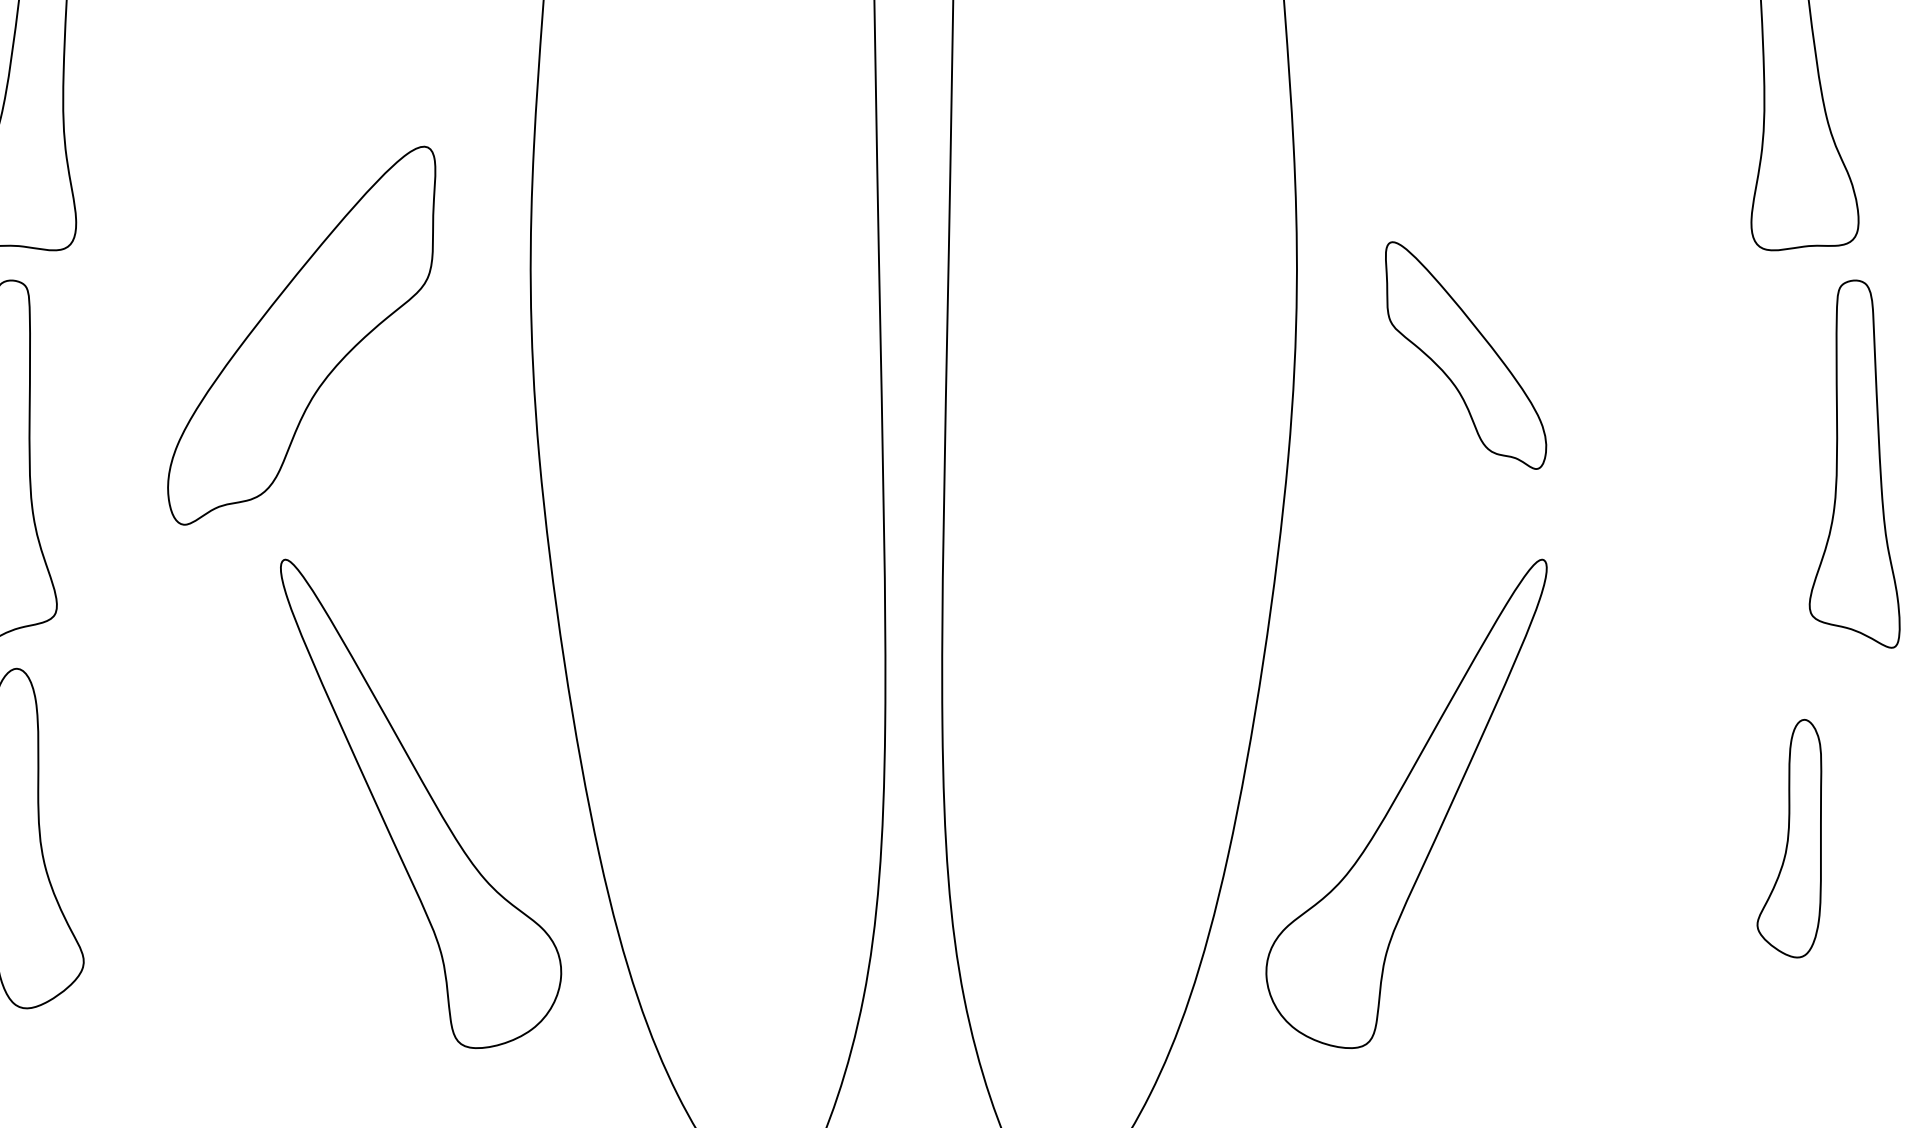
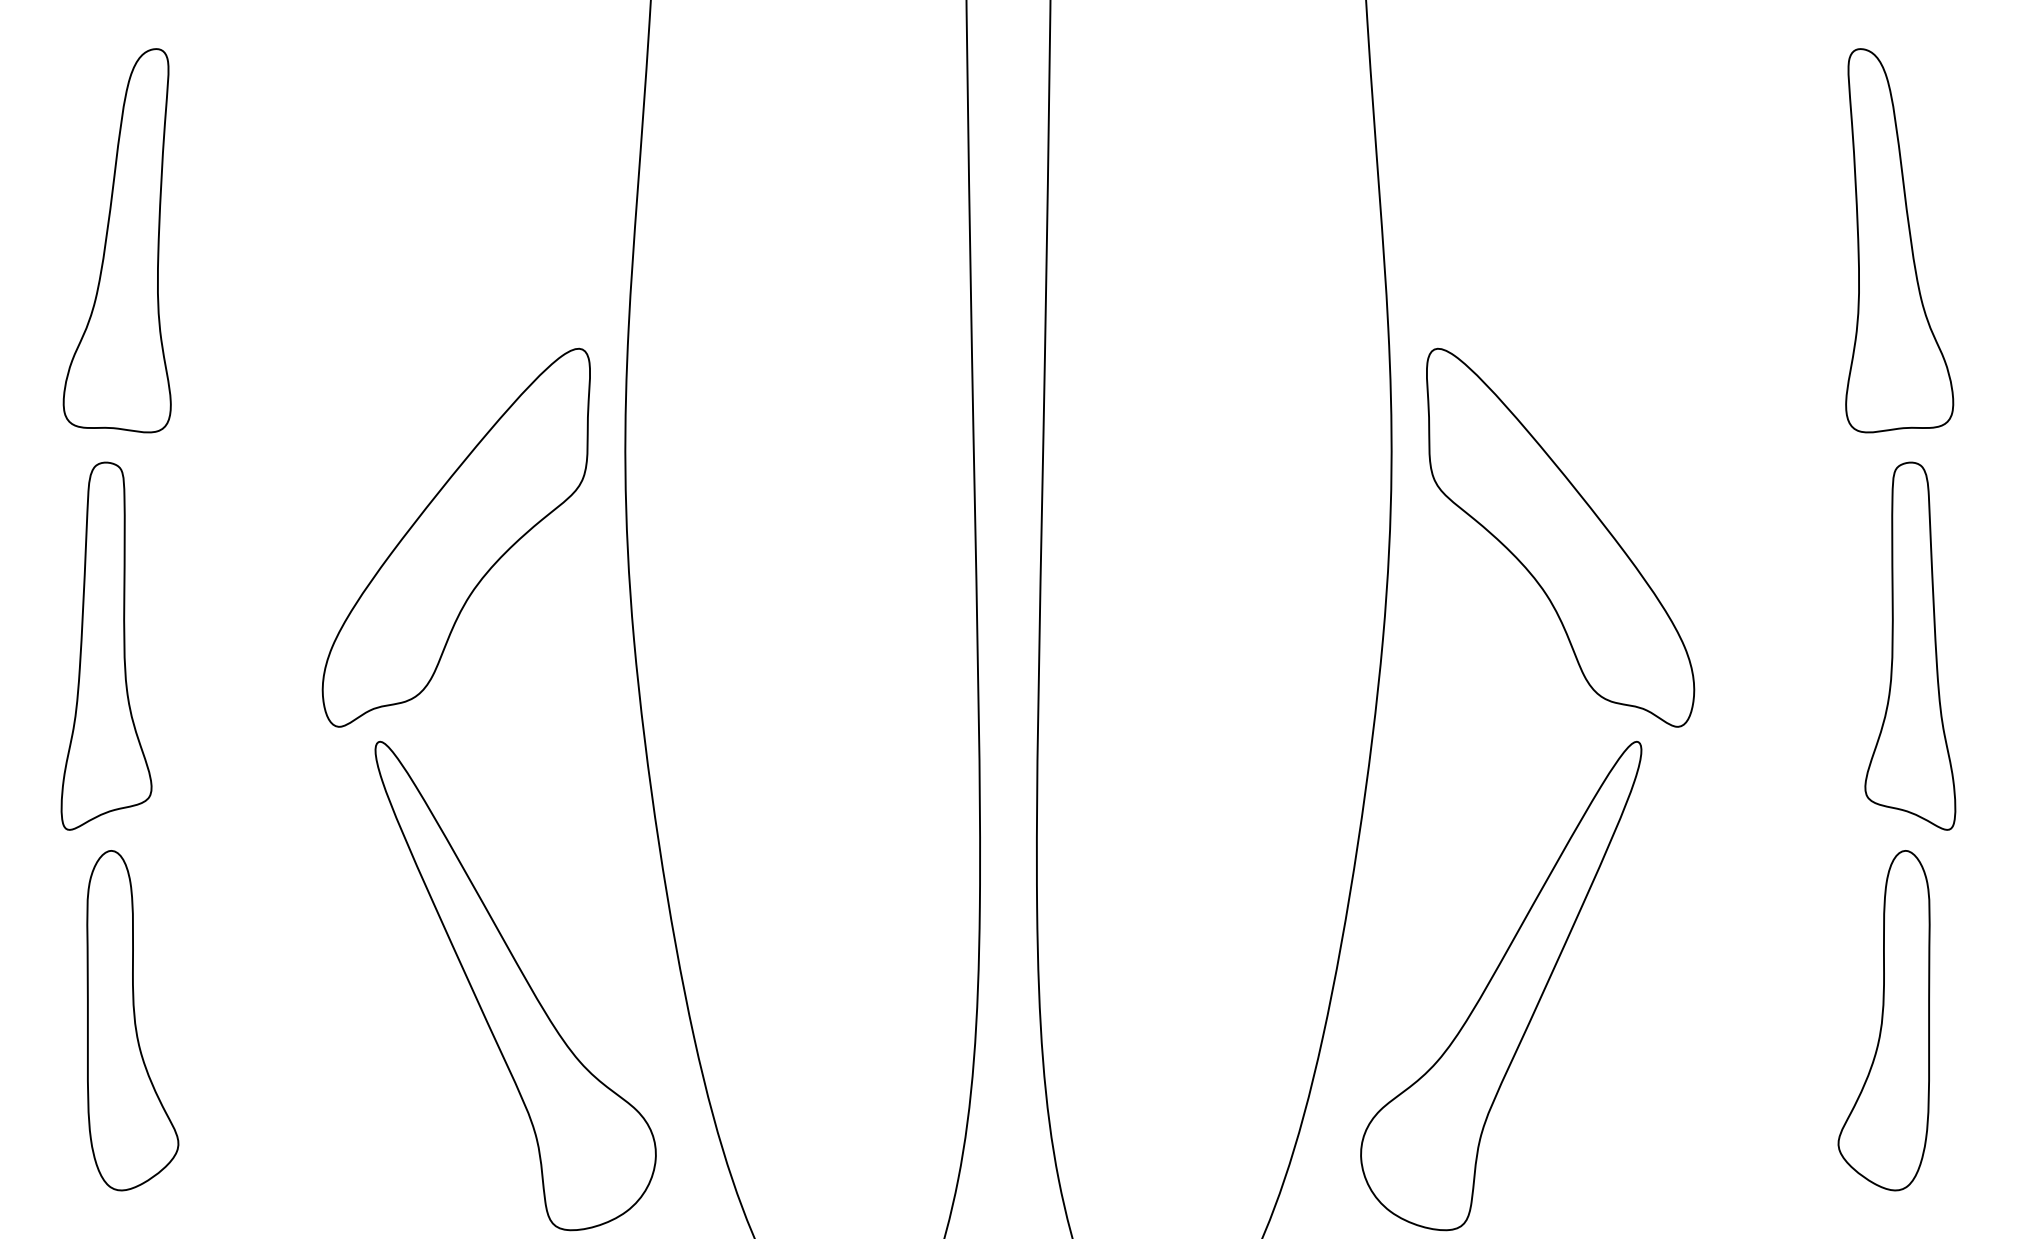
part: (300, 335) -> (455, 537), moved
part: (1465, 355) -> (1560, 537), size x1.67
part: (1854, 463) -> (1910, 645), moved
part: (1788, 838) -> (1883, 1020), size x1.43

